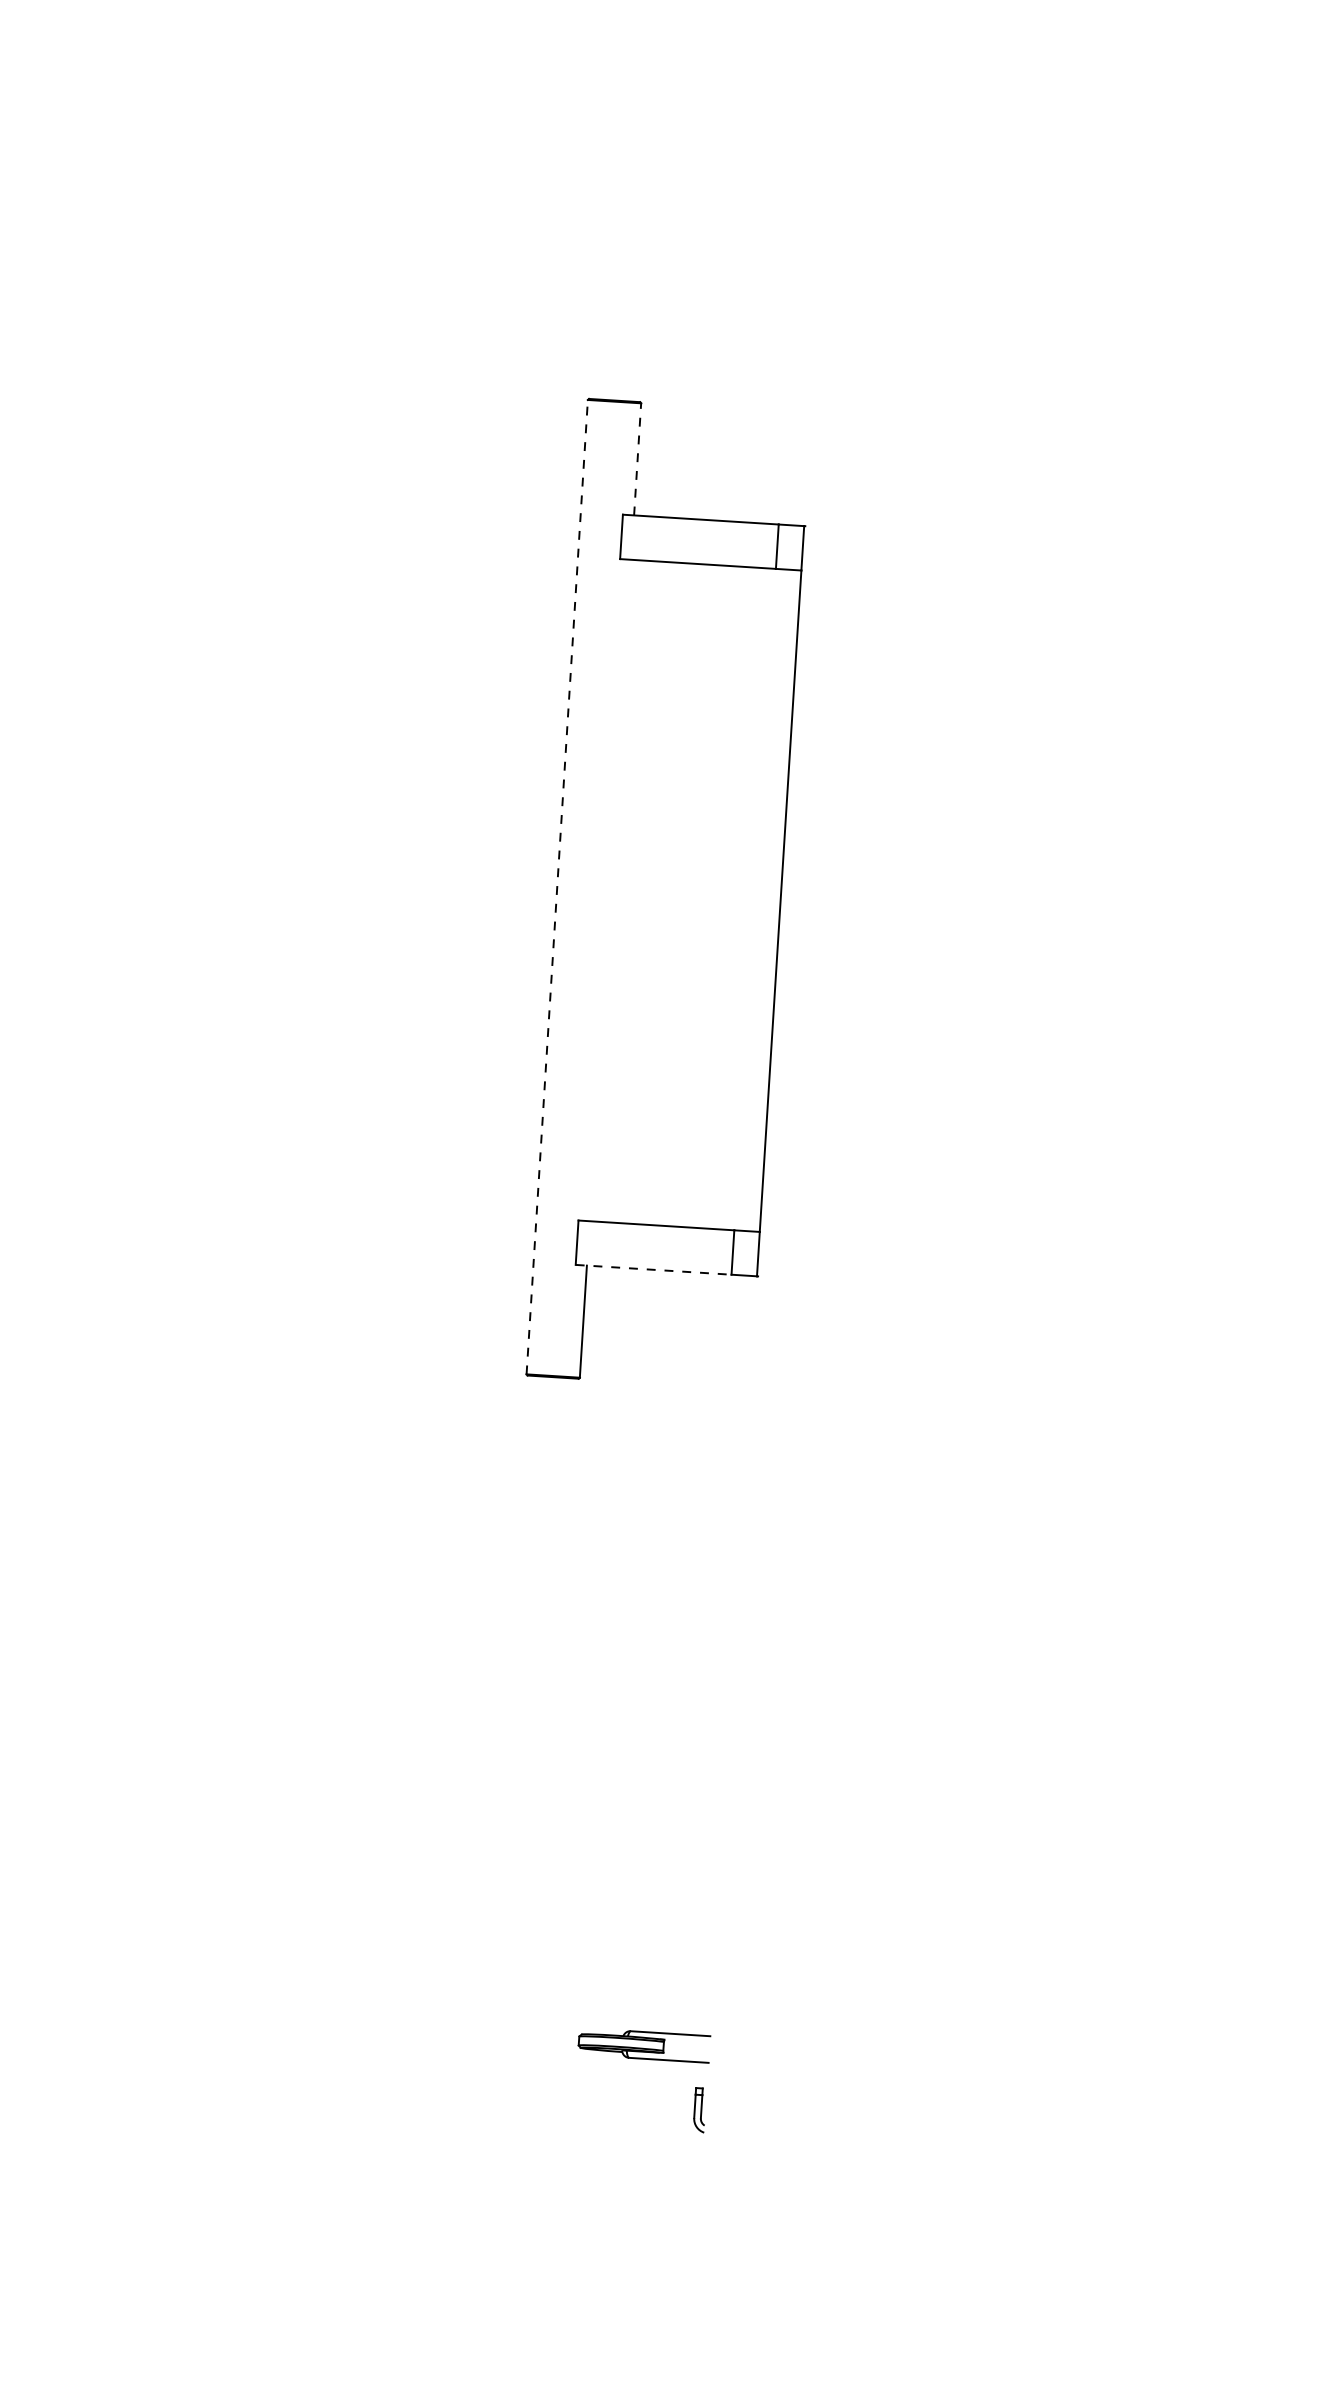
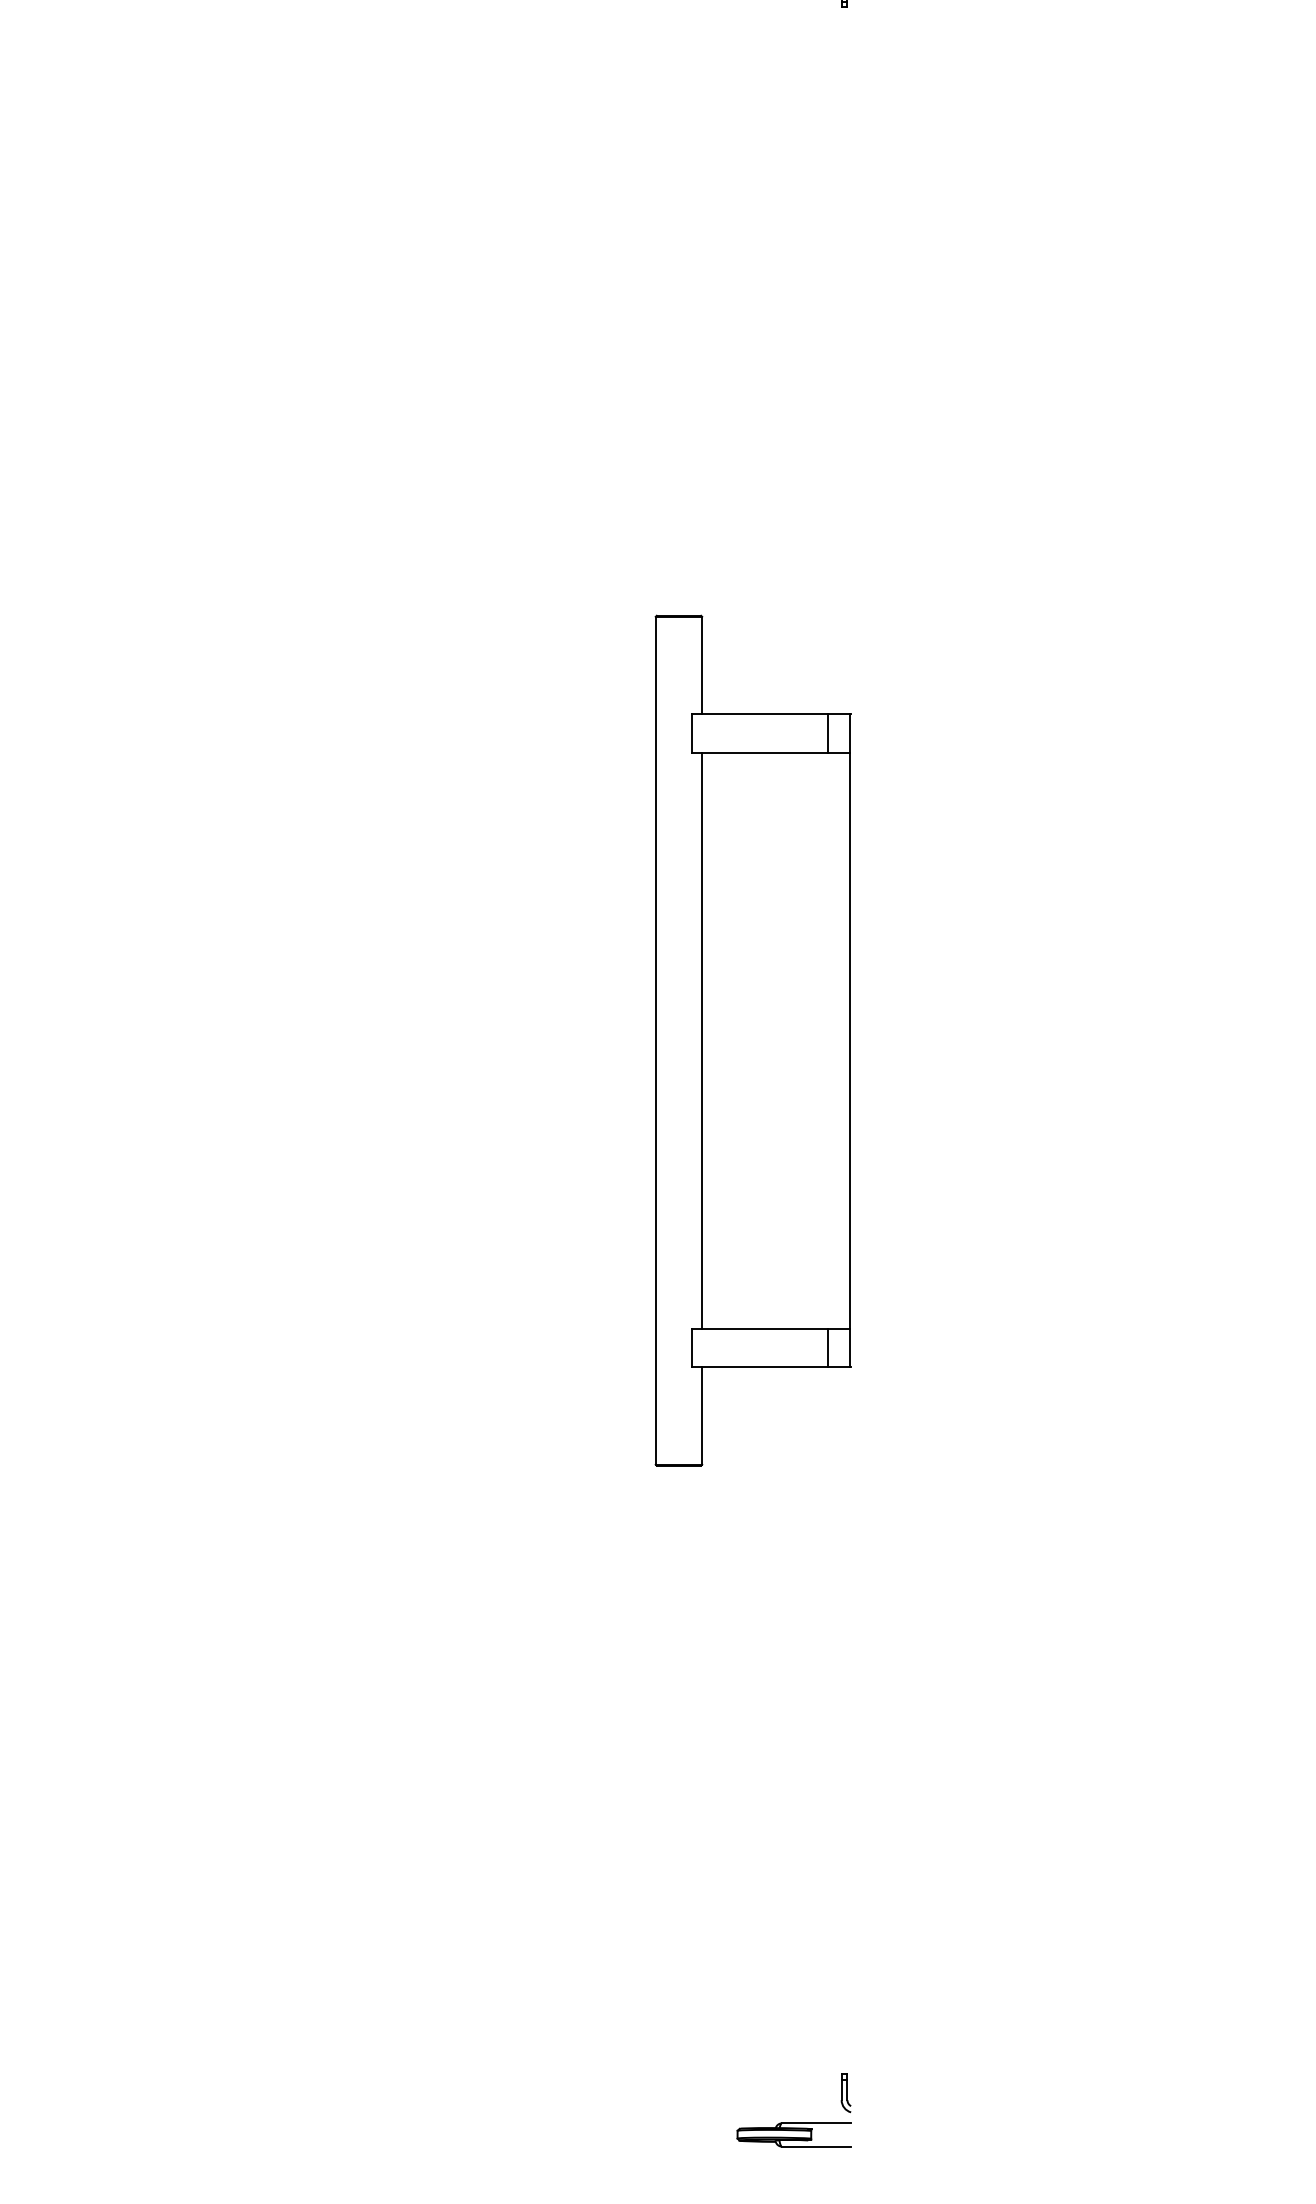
line: (638, 459) -> (702, 665), dashed -> solid
line: (556, 886) -> (655, 1040), dashed -> solid
line: (610, 890) -> (702, 1040), added
line: (653, 1270) -> (760, 1367), dashed -> solid
part: (643, 2044) -> (793, 2134), moved

